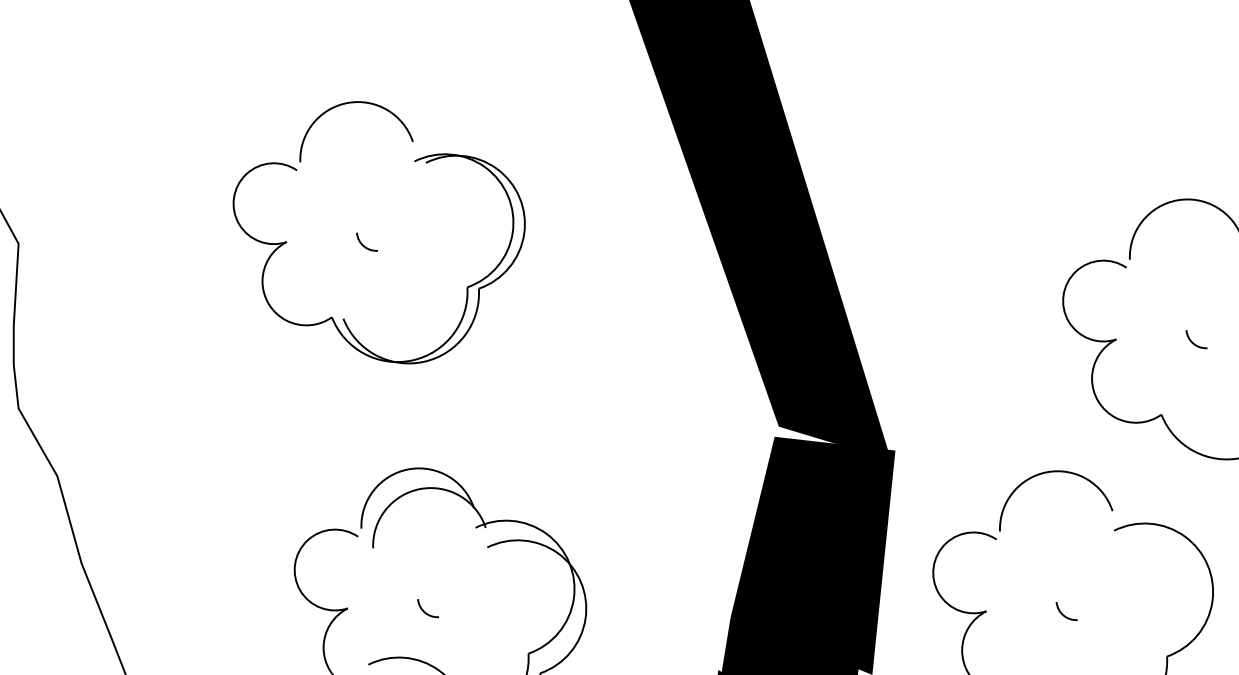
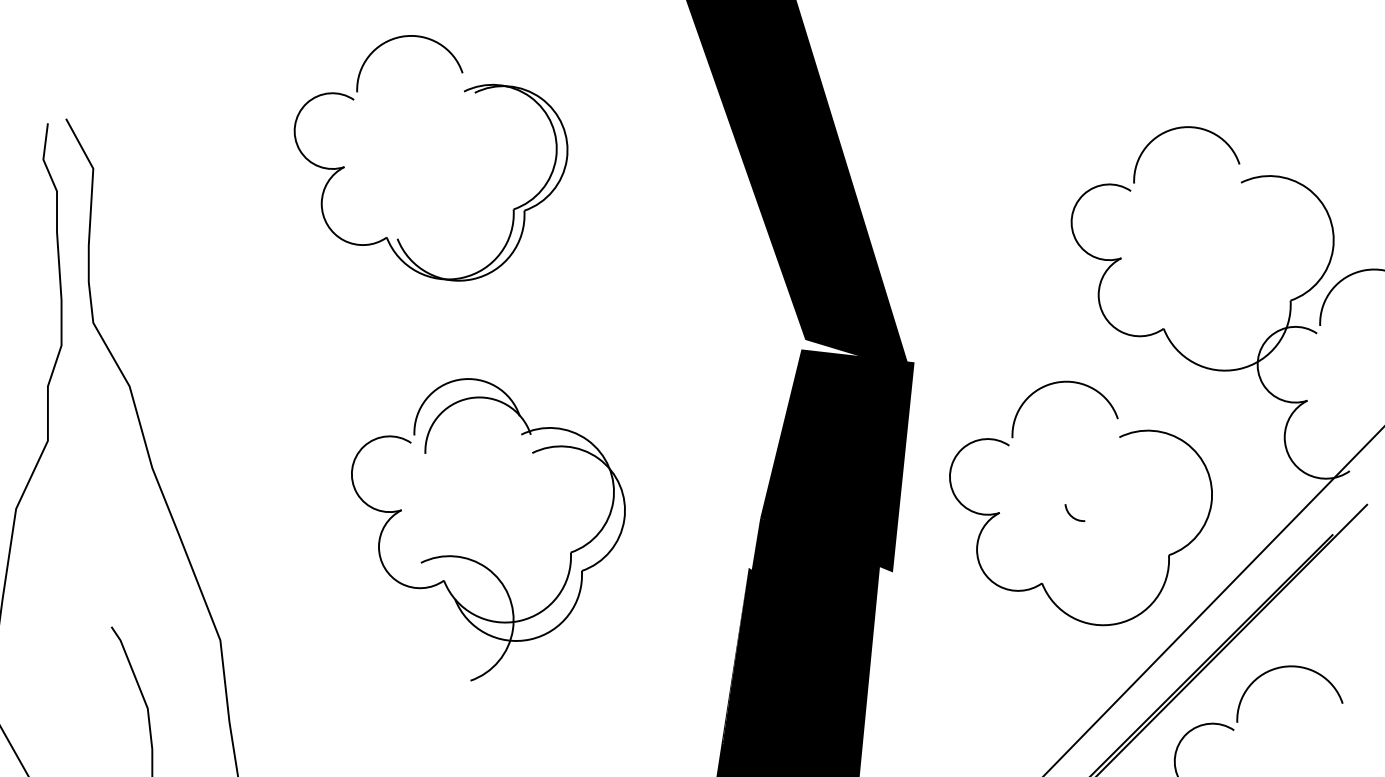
arc: (363, 244) -> (416, 169), removed
arc: (1193, 341) -> (1193, 260), removed
arc: (424, 610) -> (473, 512), removed

